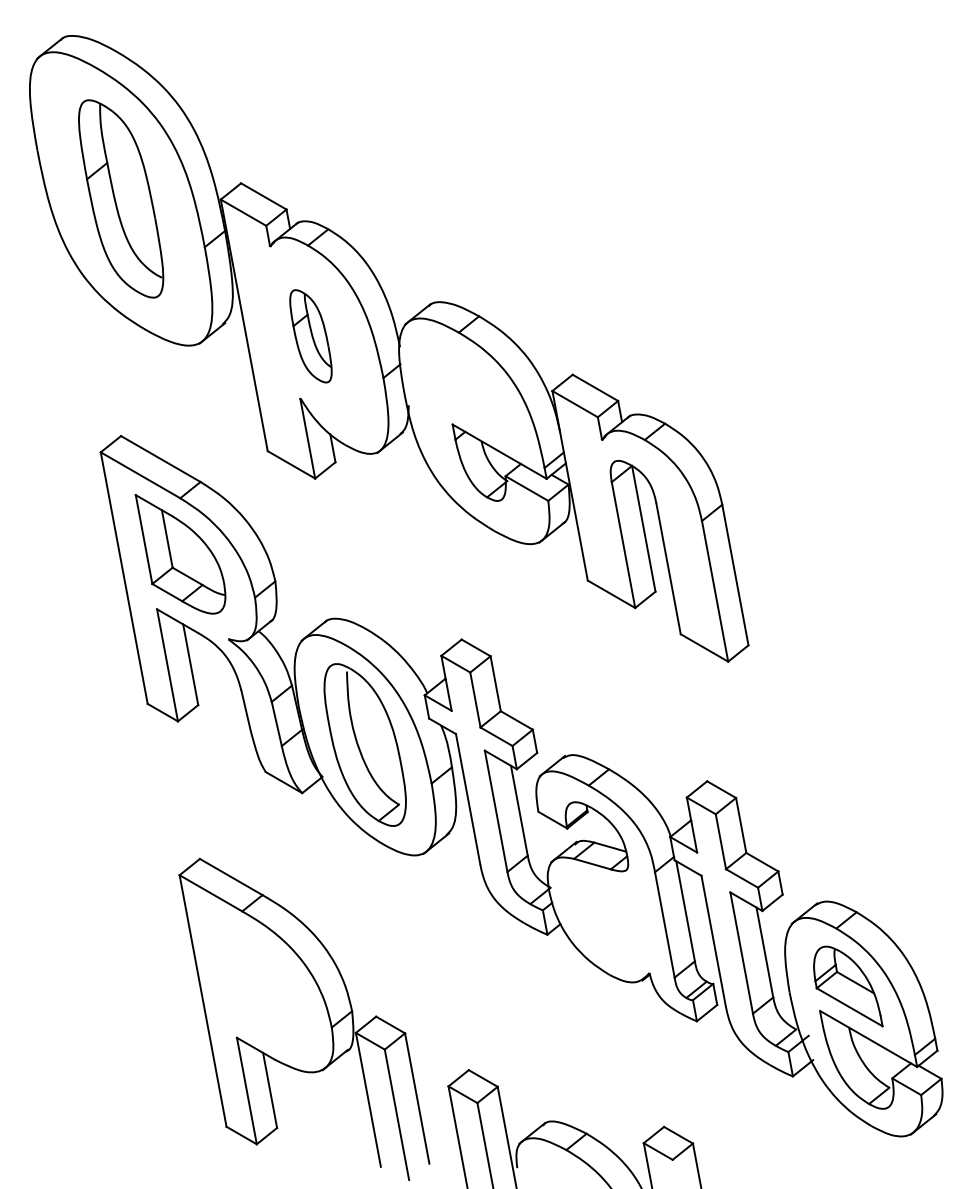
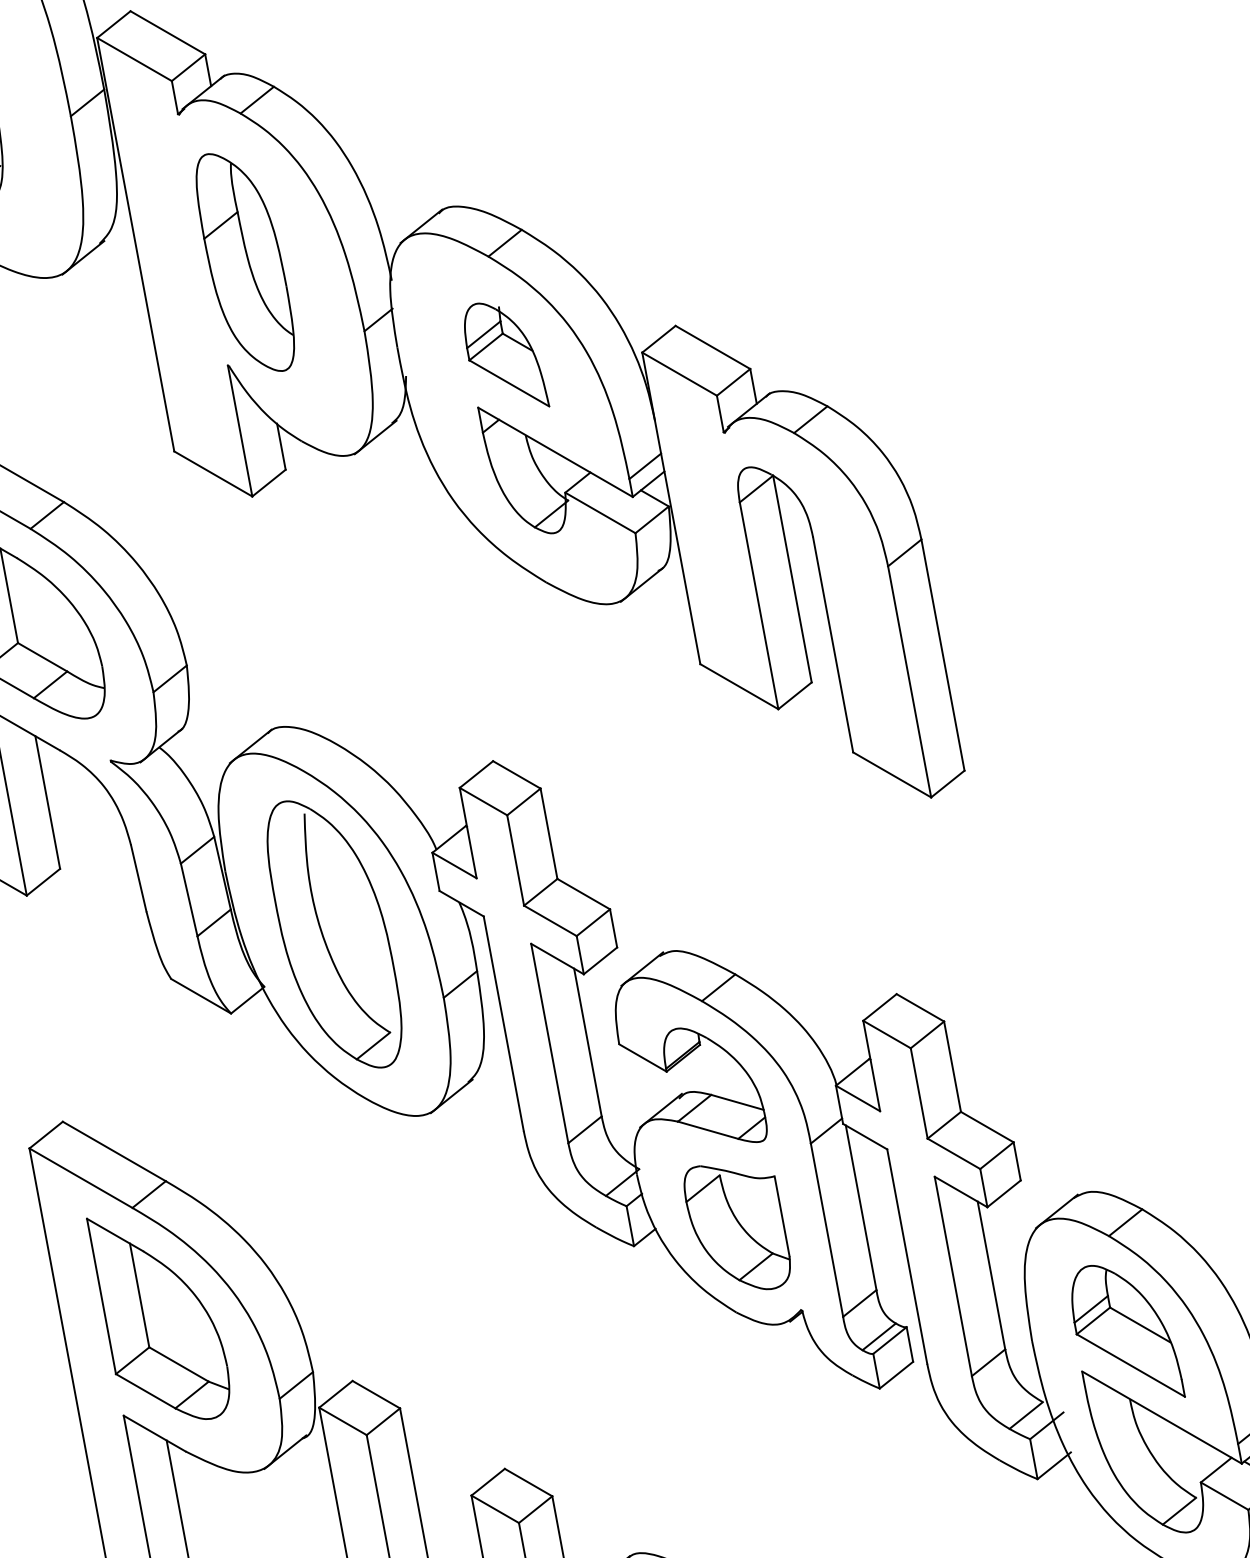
part: (310, 336) -> (244, 262), size x1.43
part: (469, 392) -> (505, 355), added
part: (610, 923) -> (737, 1227), added
part: (257, 978) -> (157, 1318), added

